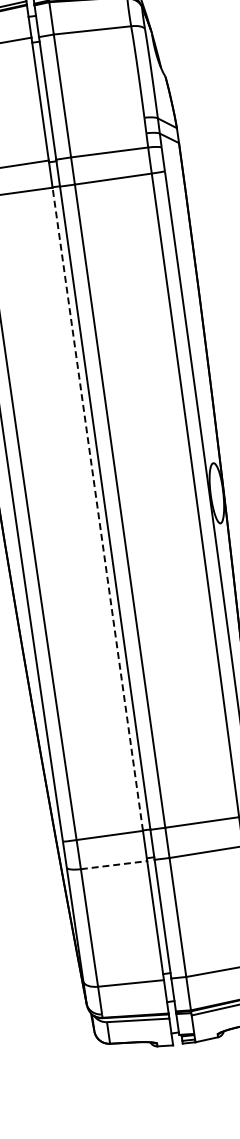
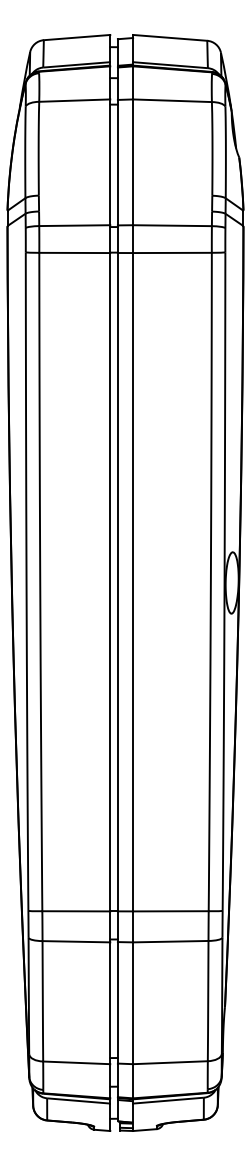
line: (97, 508) -> (110, 581), dashed -> solid
line: (114, 864) -> (76, 941), dashed -> solid

